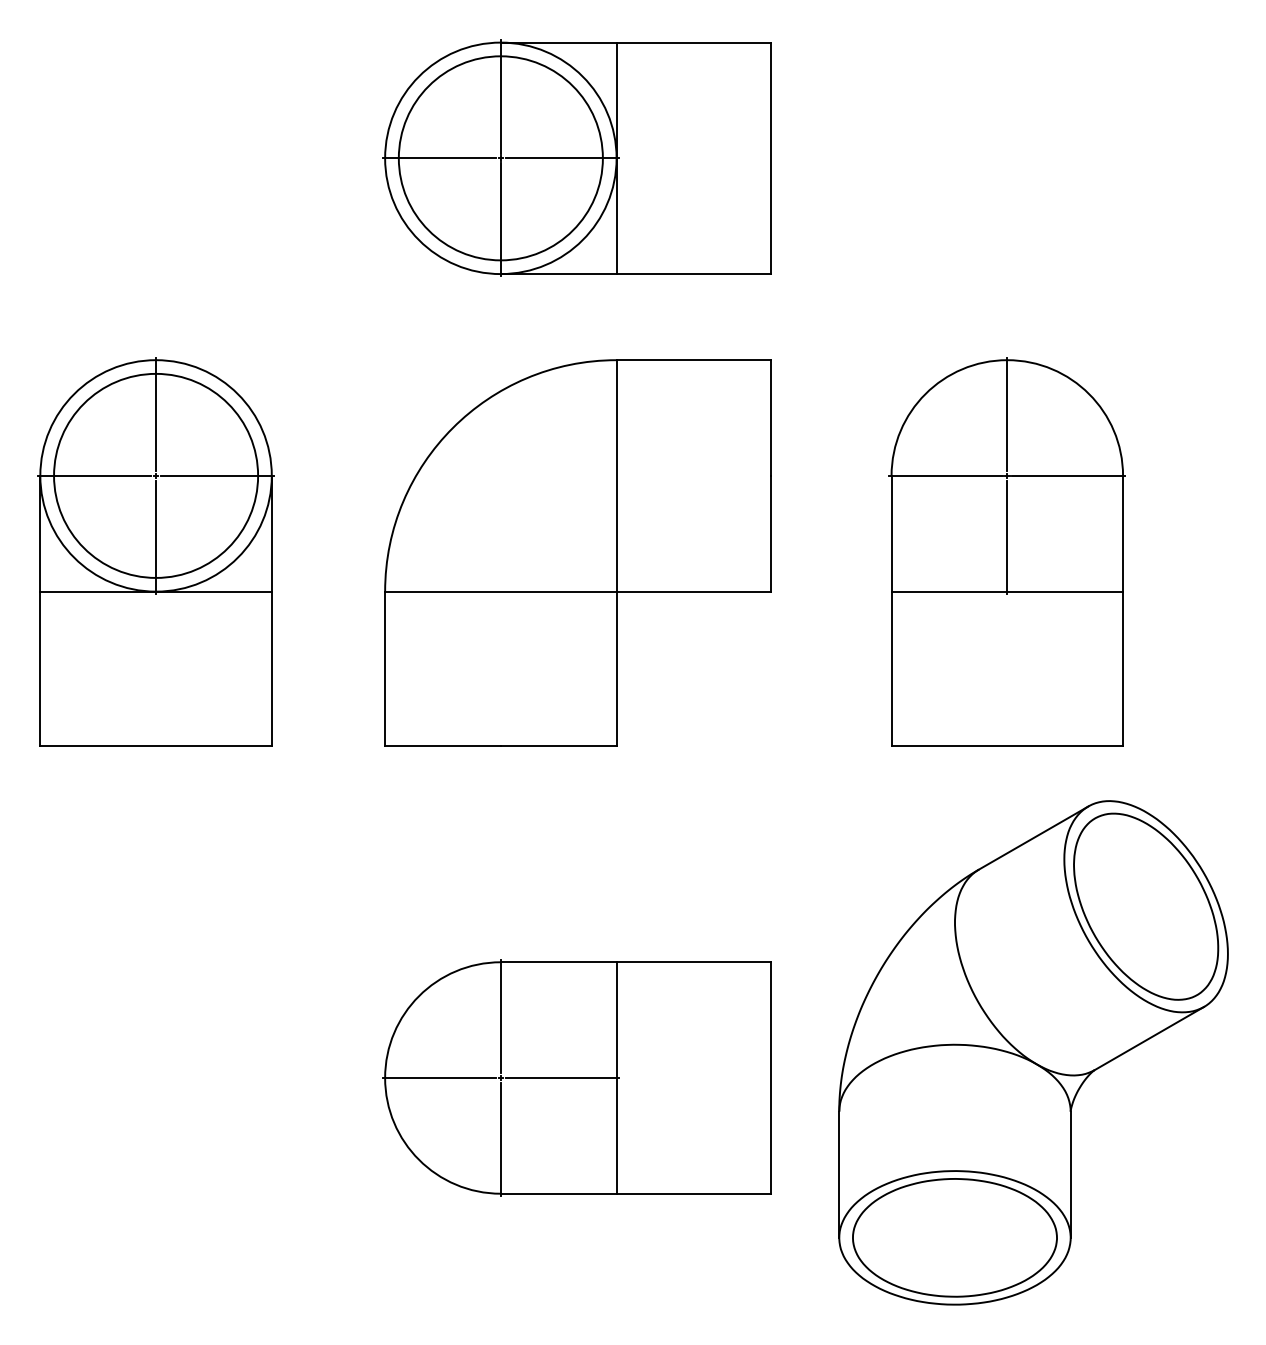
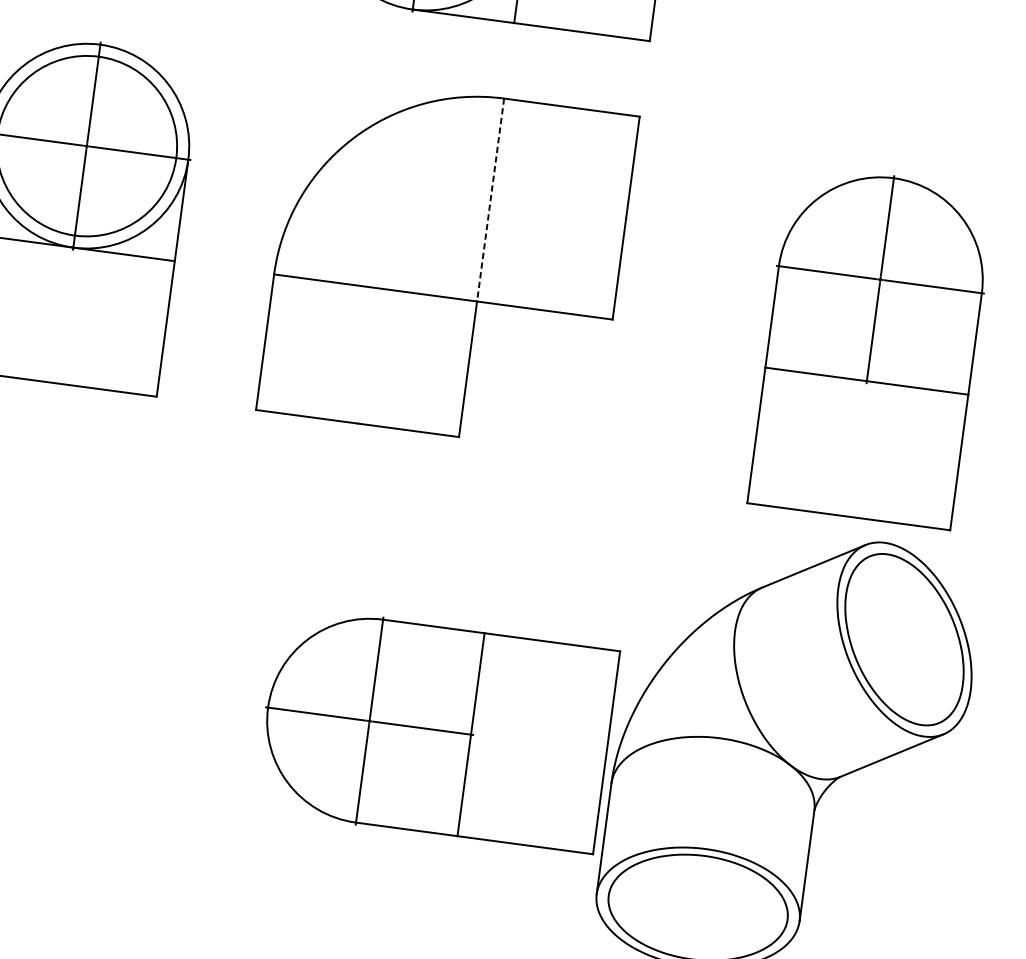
line: (616, 475) -> (490, 199), solid -> dashed
part: (1006, 551) -> (870, 345), moved
part: (576, 1077) -> (435, 729), moved

